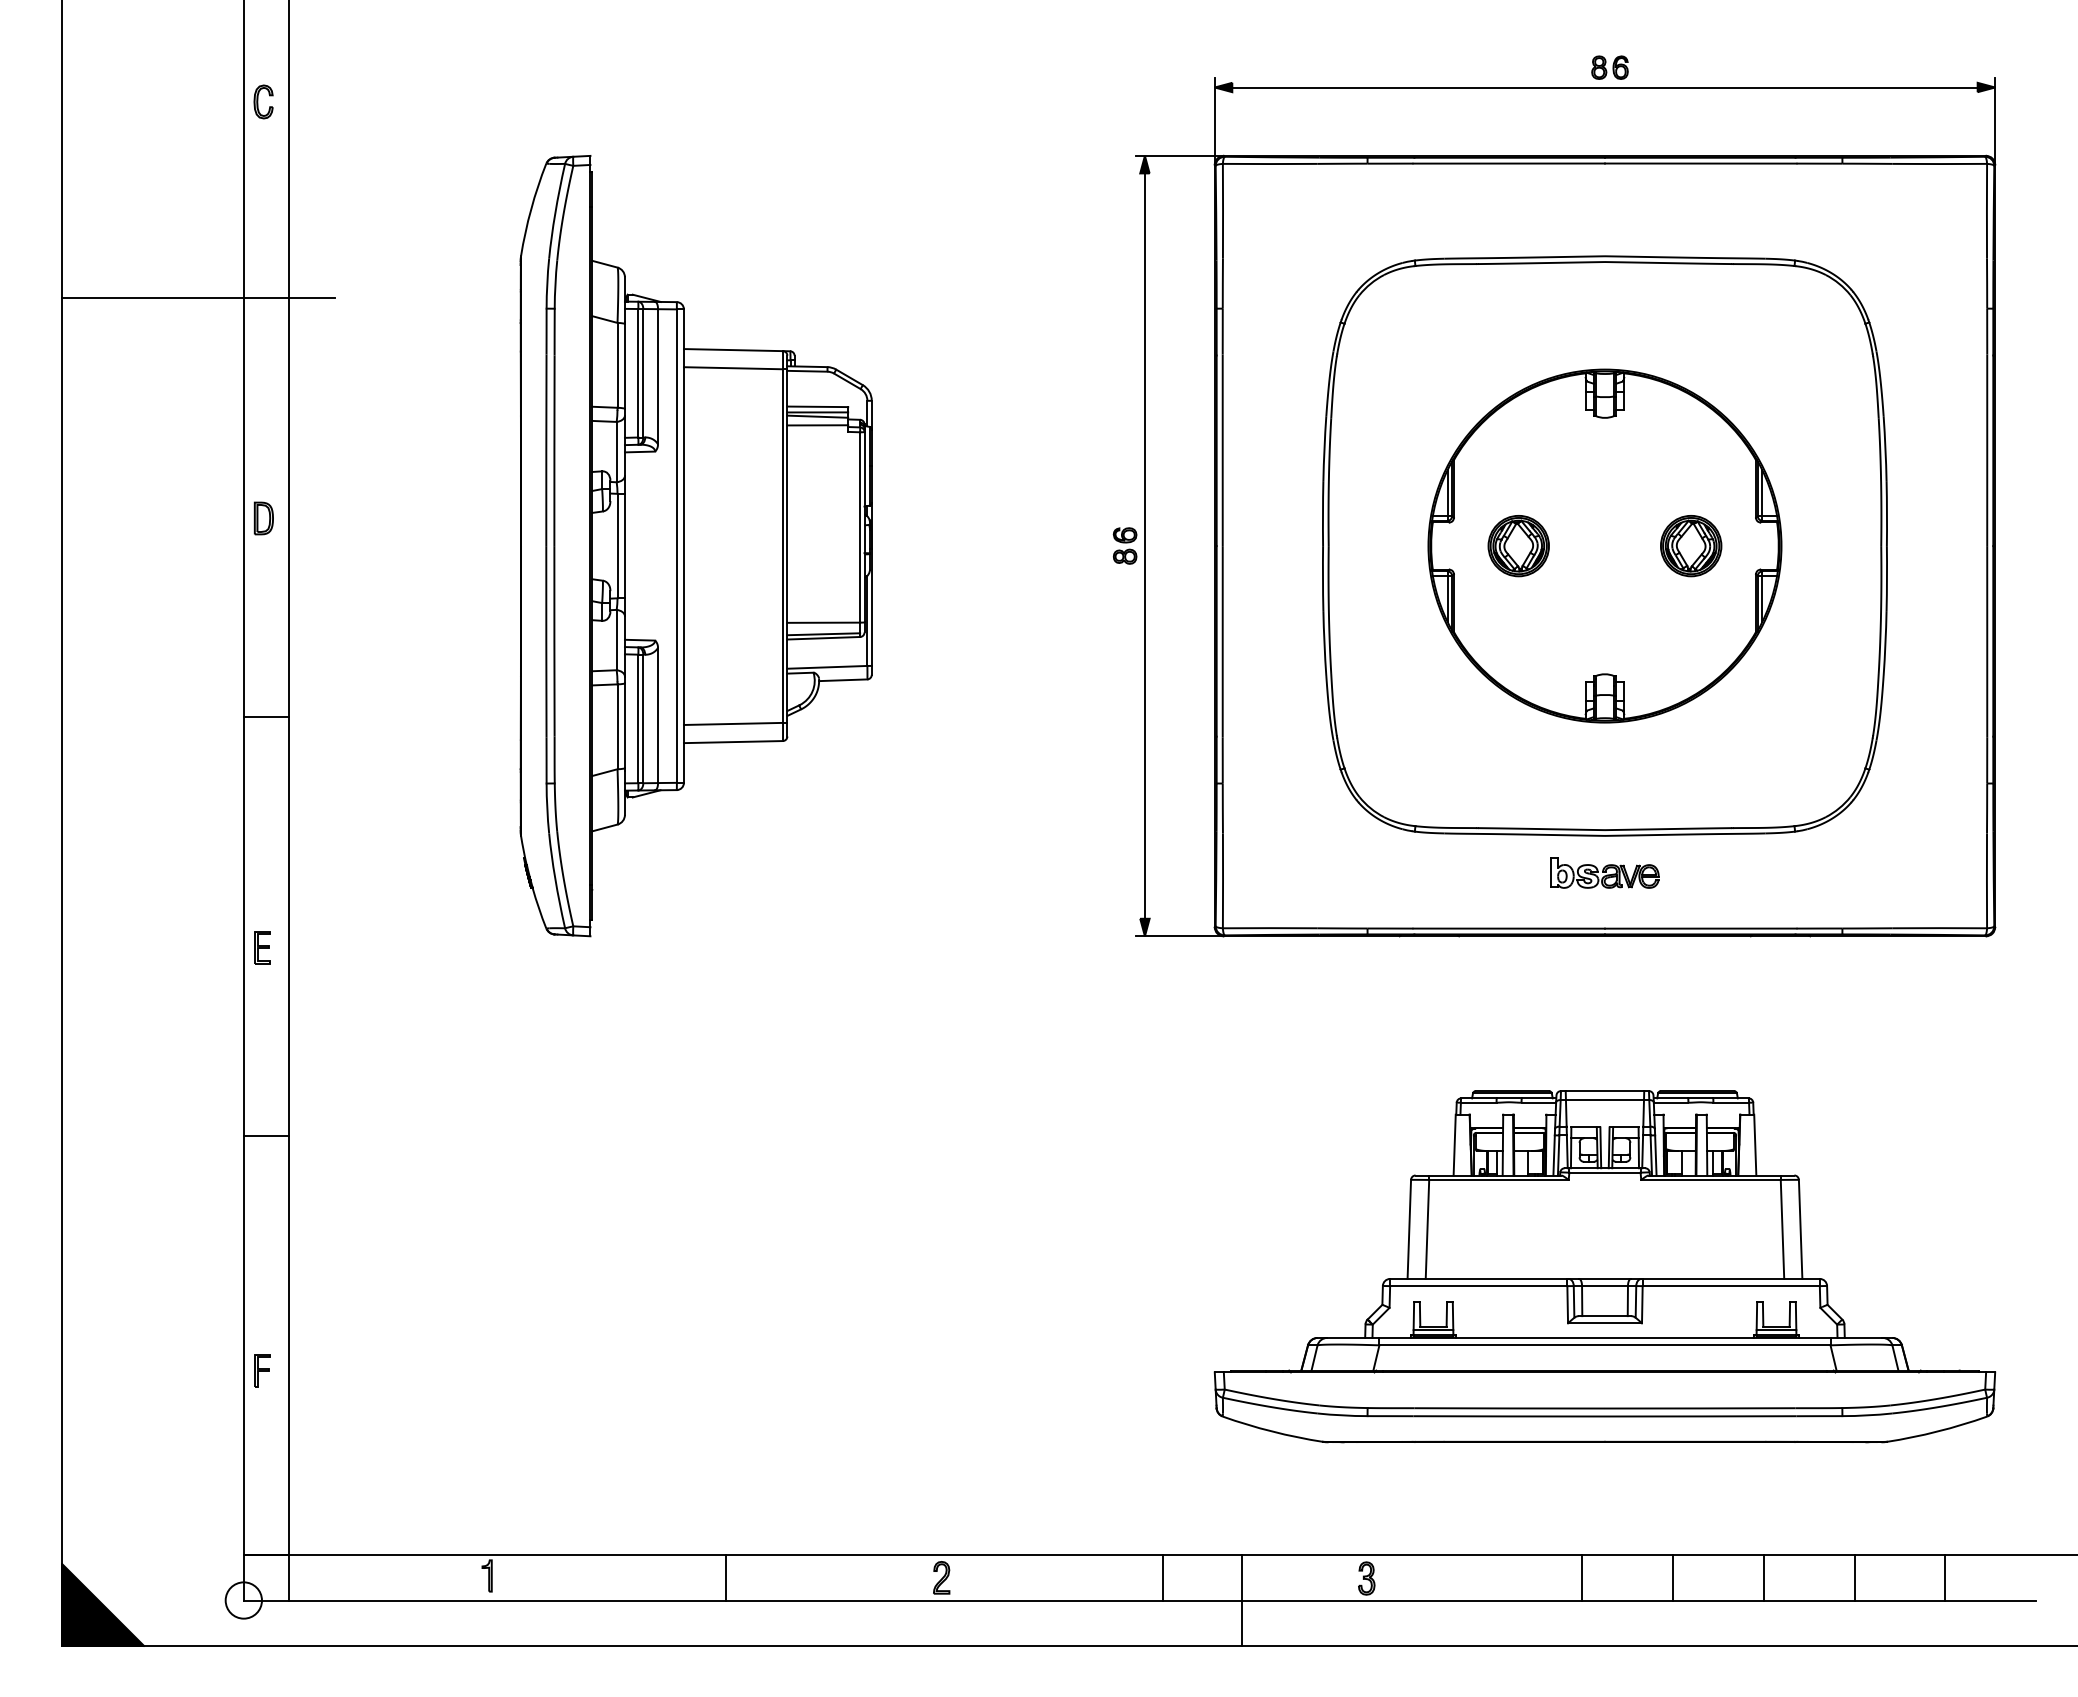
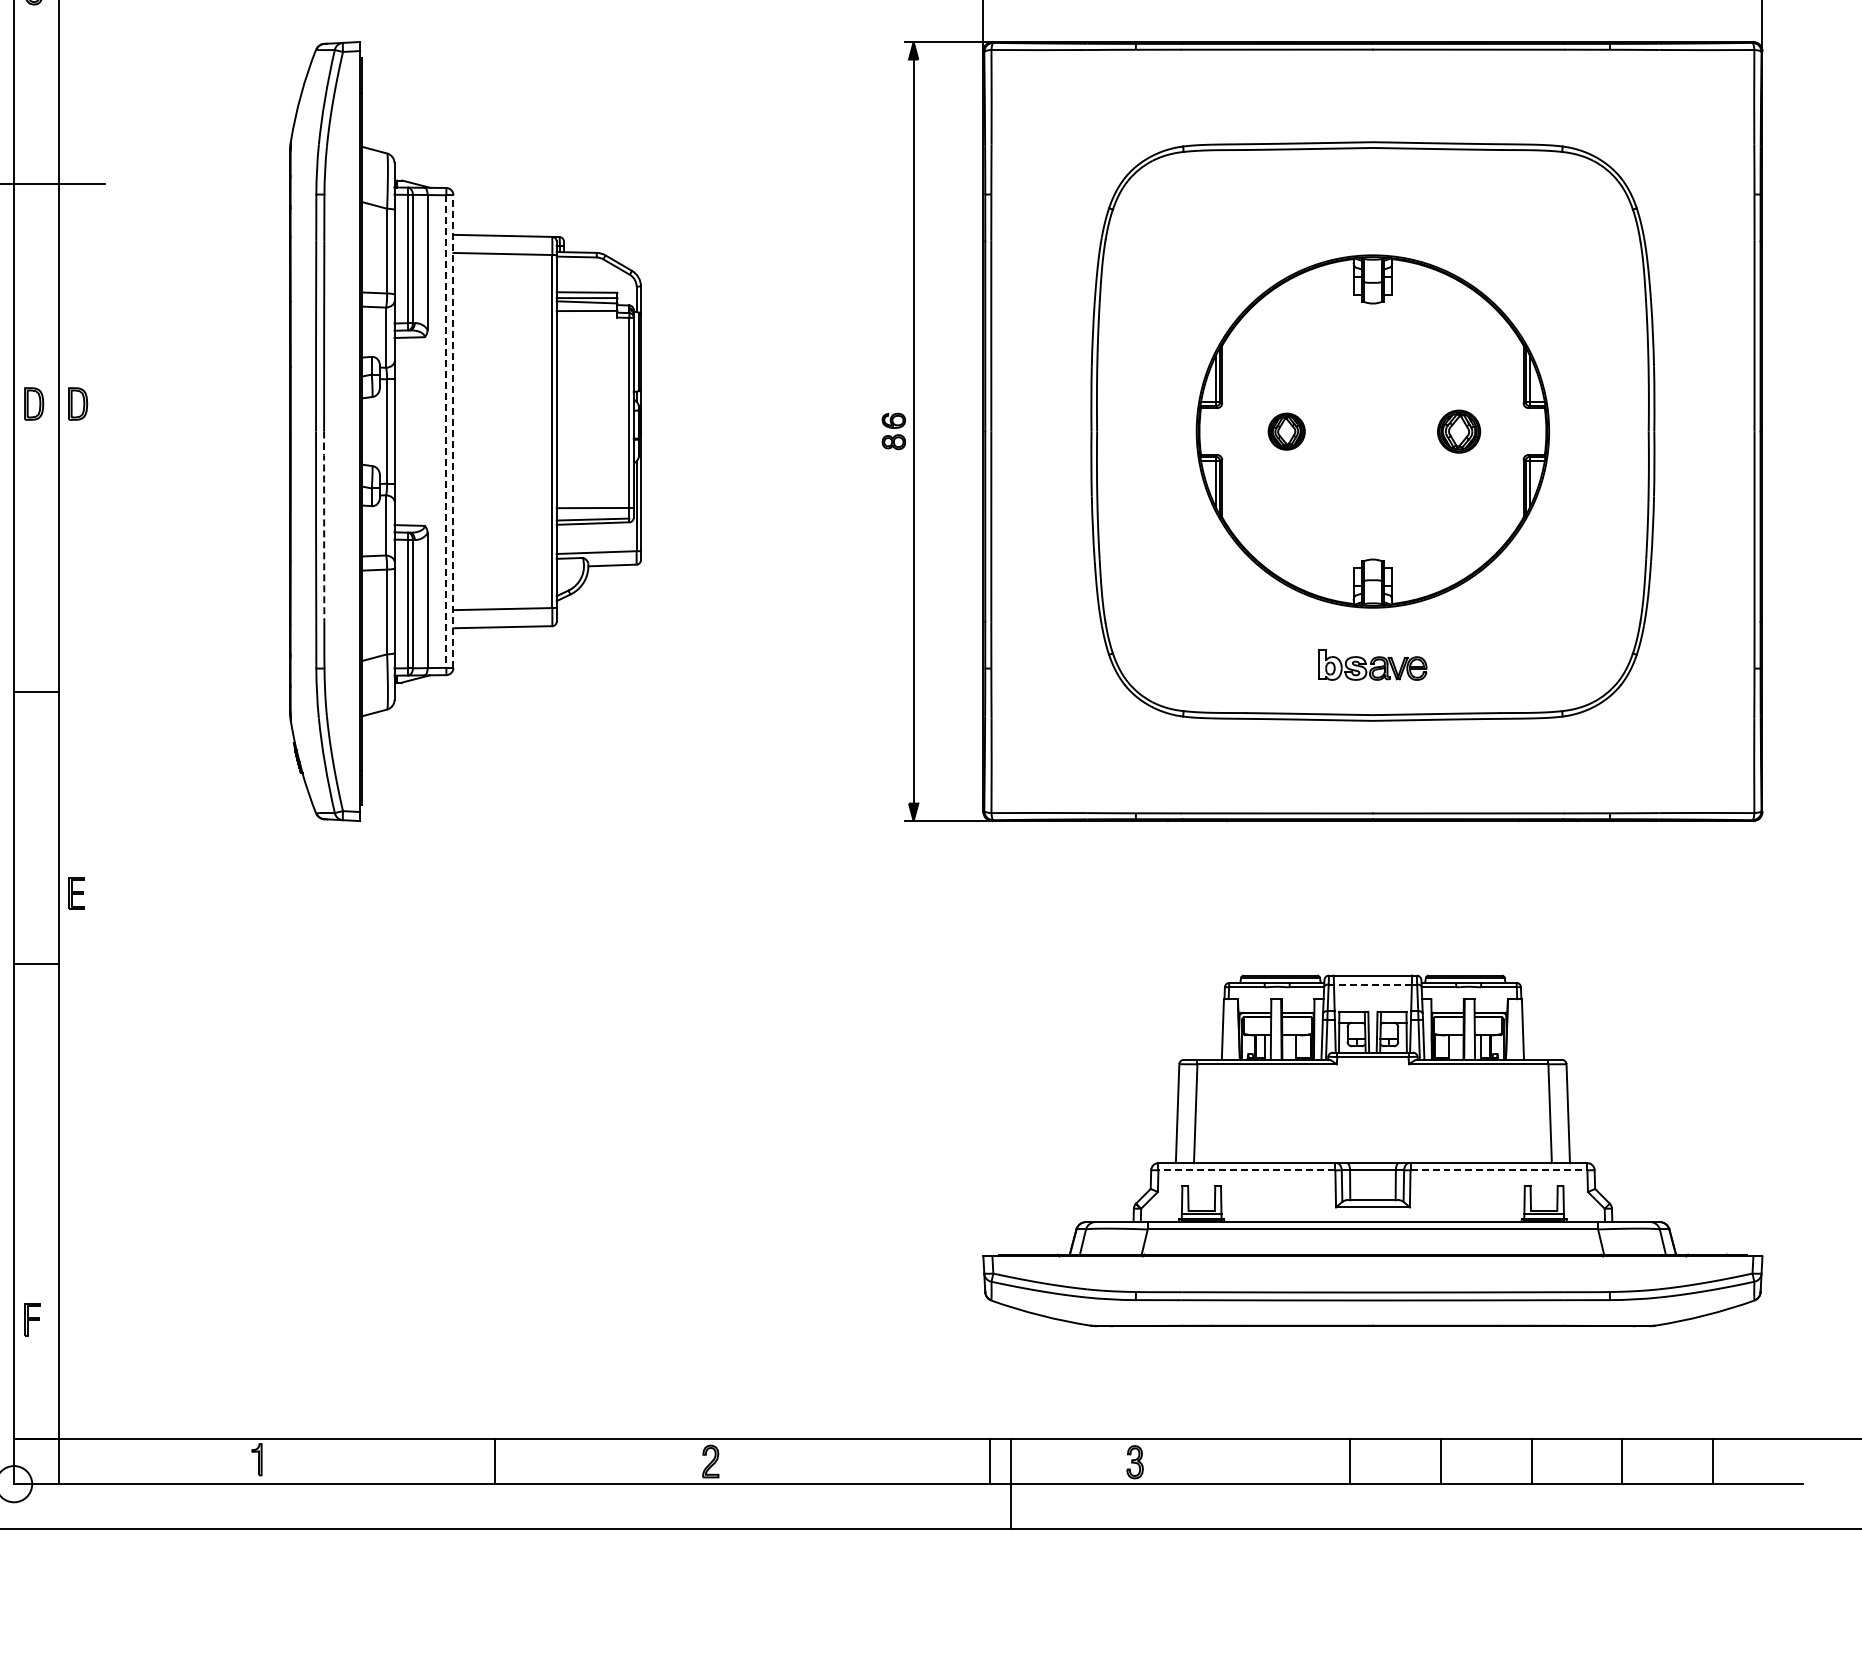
part: (307, 518) -> (77, 404), added
line: (676, 546) -> (446, 431), solid -> dashed
line: (683, 546) -> (453, 431), solid -> dashed
part: (1518, 546) -> (1286, 431), size x0.6
part: (1691, 546) -> (1459, 431), size x0.7
arc: (554, 641) -> (324, 526), solid -> dashed
line: (266, 717) -> (36, 692), moved
part: (1604, 872) -> (1372, 664), moved
part: (262, 947) -> (76, 893), moved
line: (1604, 1100) -> (1372, 985), solid -> dashed
line: (266, 1136) -> (36, 964), moved
line: (1478, 1286) -> (1246, 1170), solid -> dashed
line: (1731, 1286) -> (1499, 1170), solid -> dashed
part: (262, 1370) -> (32, 1319), moved
line: (1162, 1577) -> (990, 1461), moved

